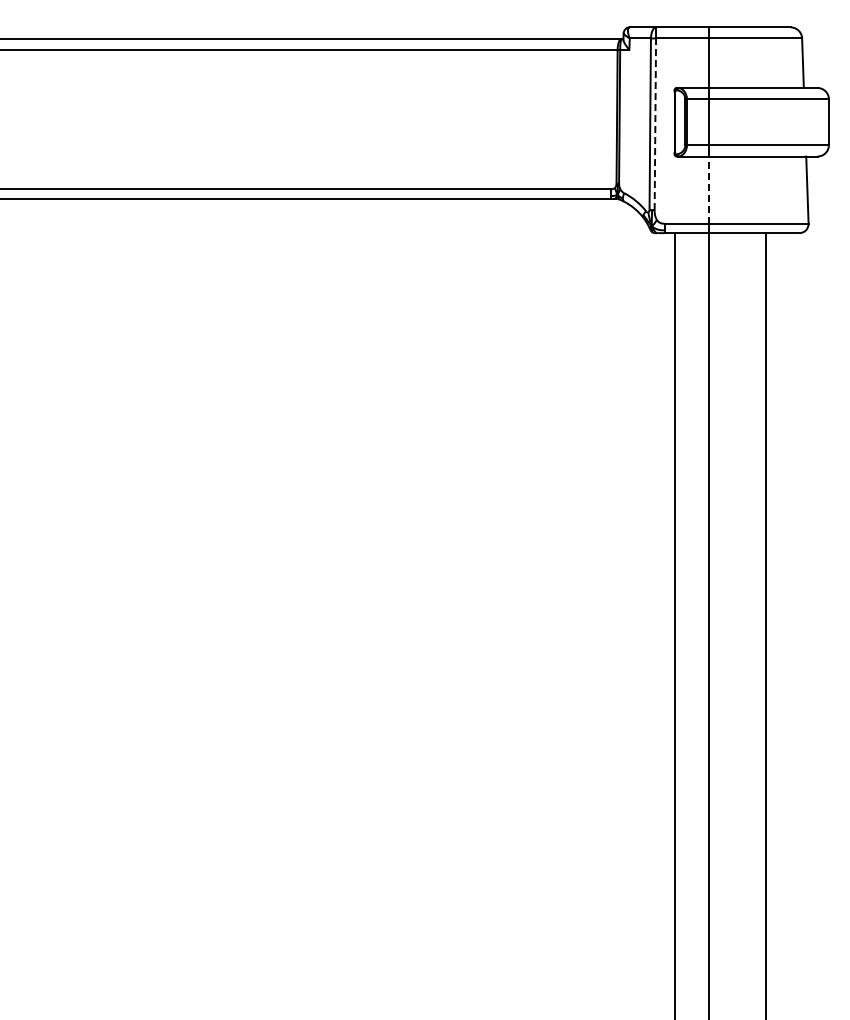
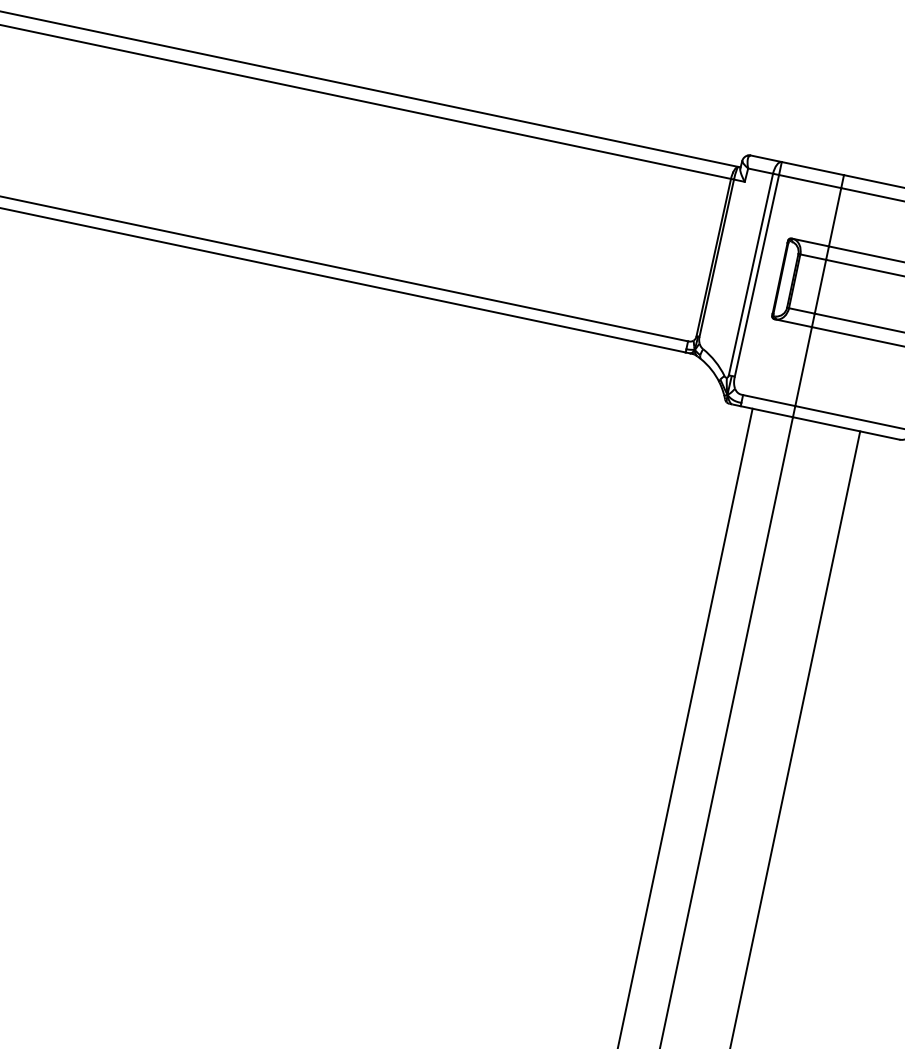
line: (655, 124) -> (757, 276), dashed -> solid
line: (708, 190) -> (803, 366), dashed -> solid

